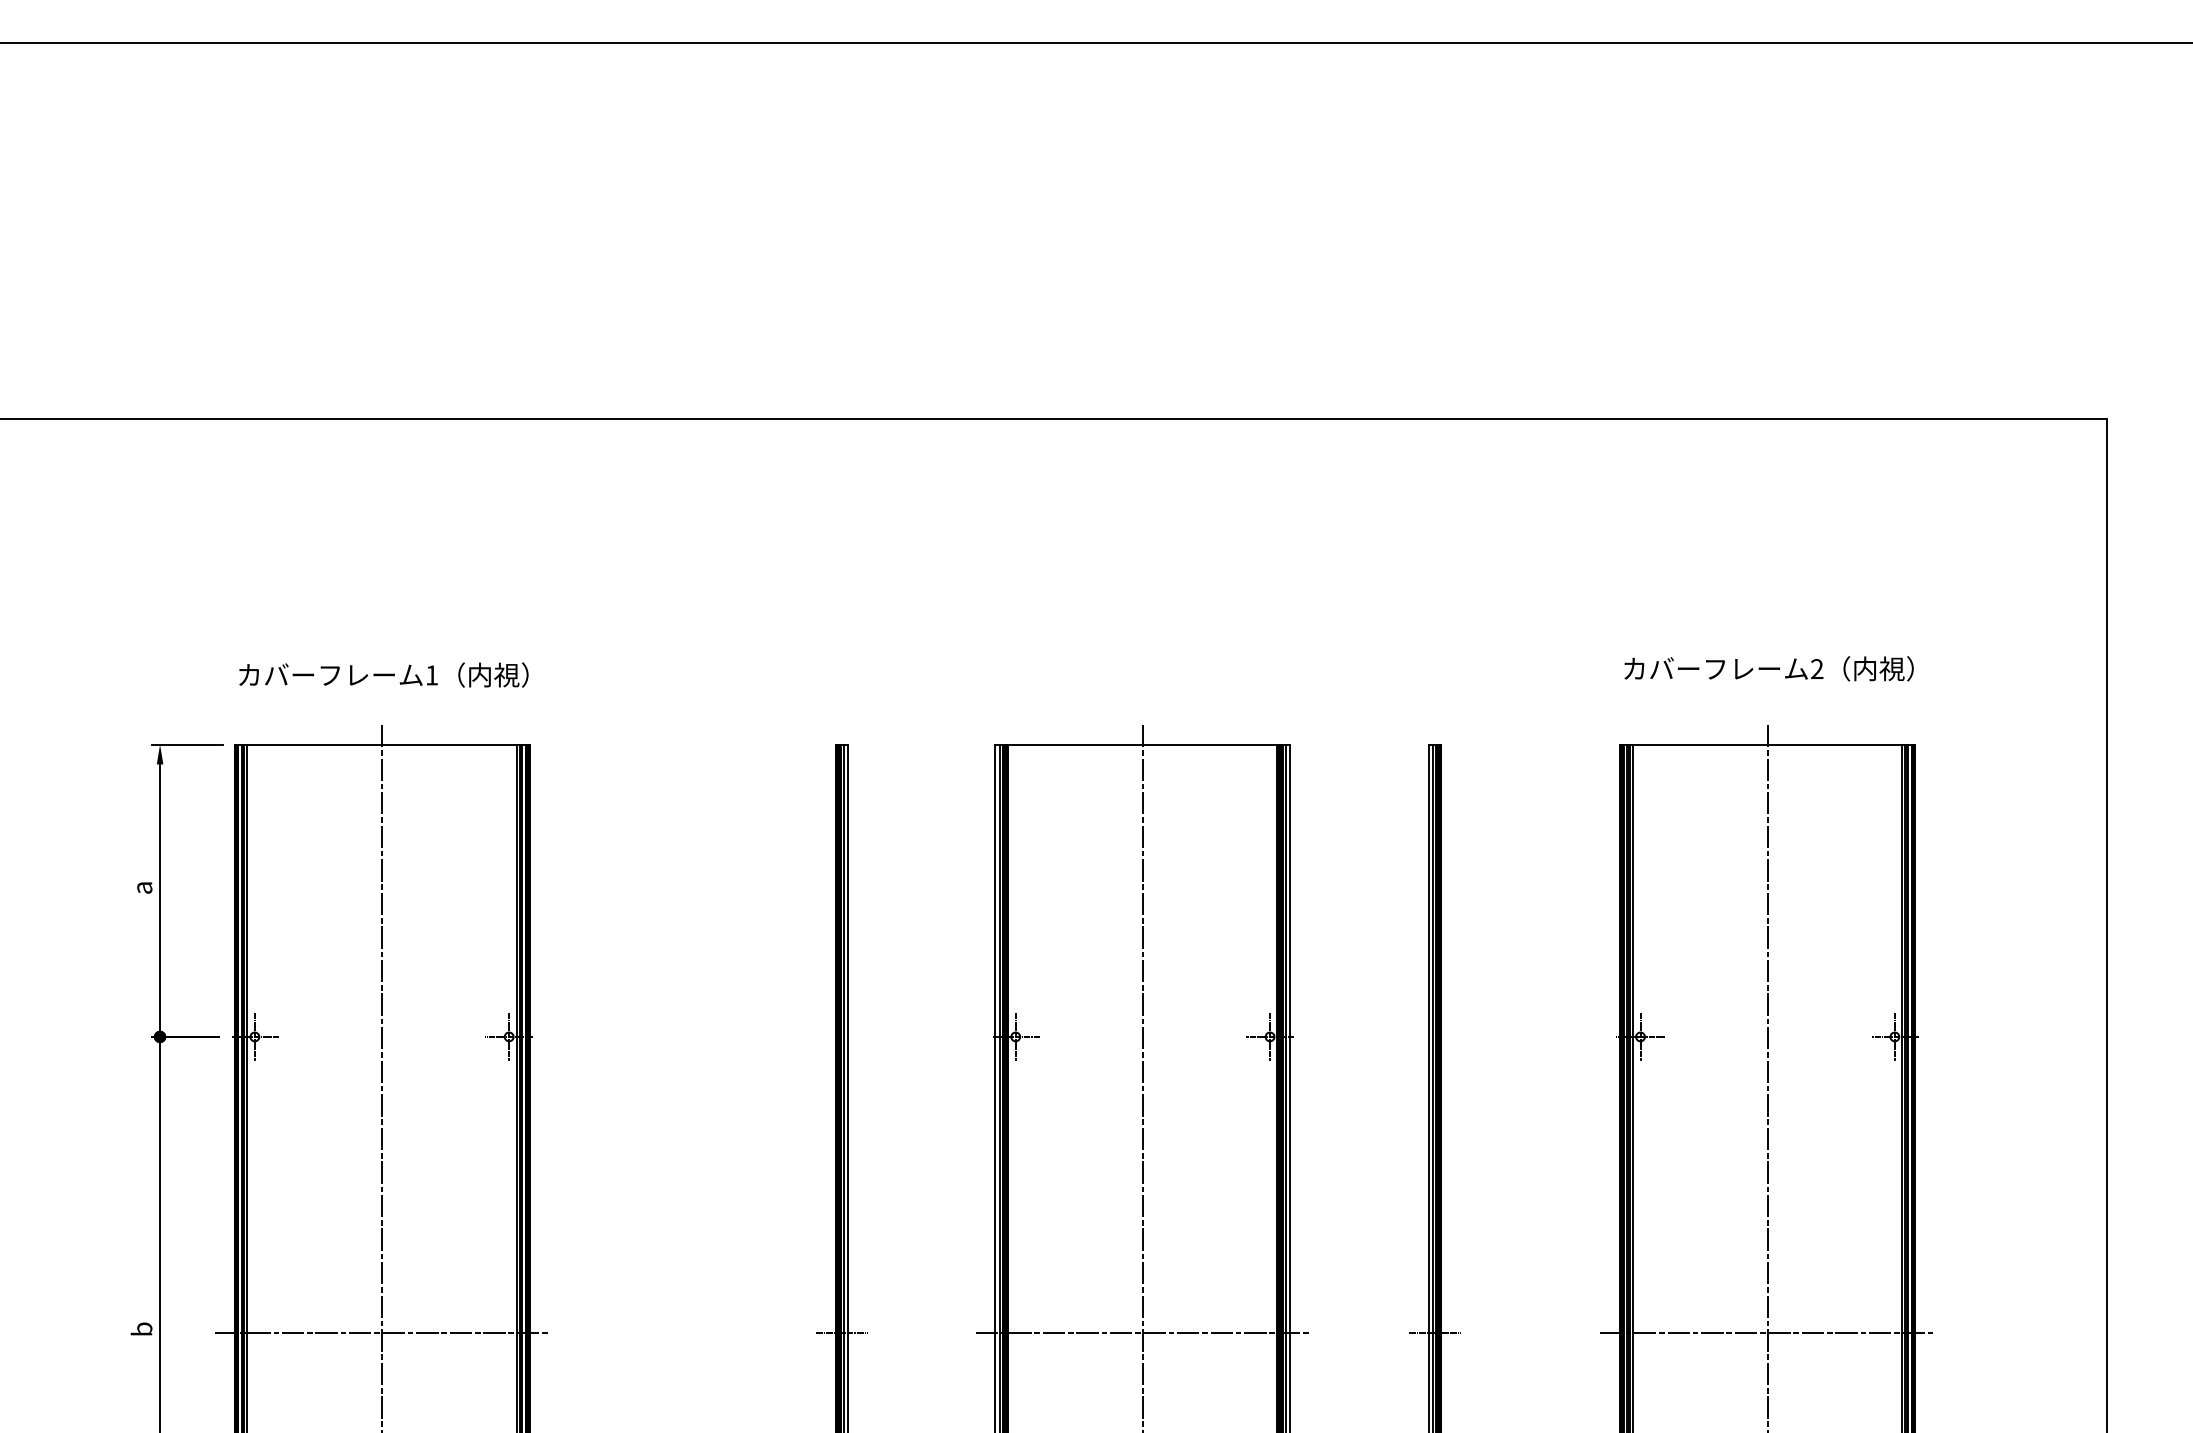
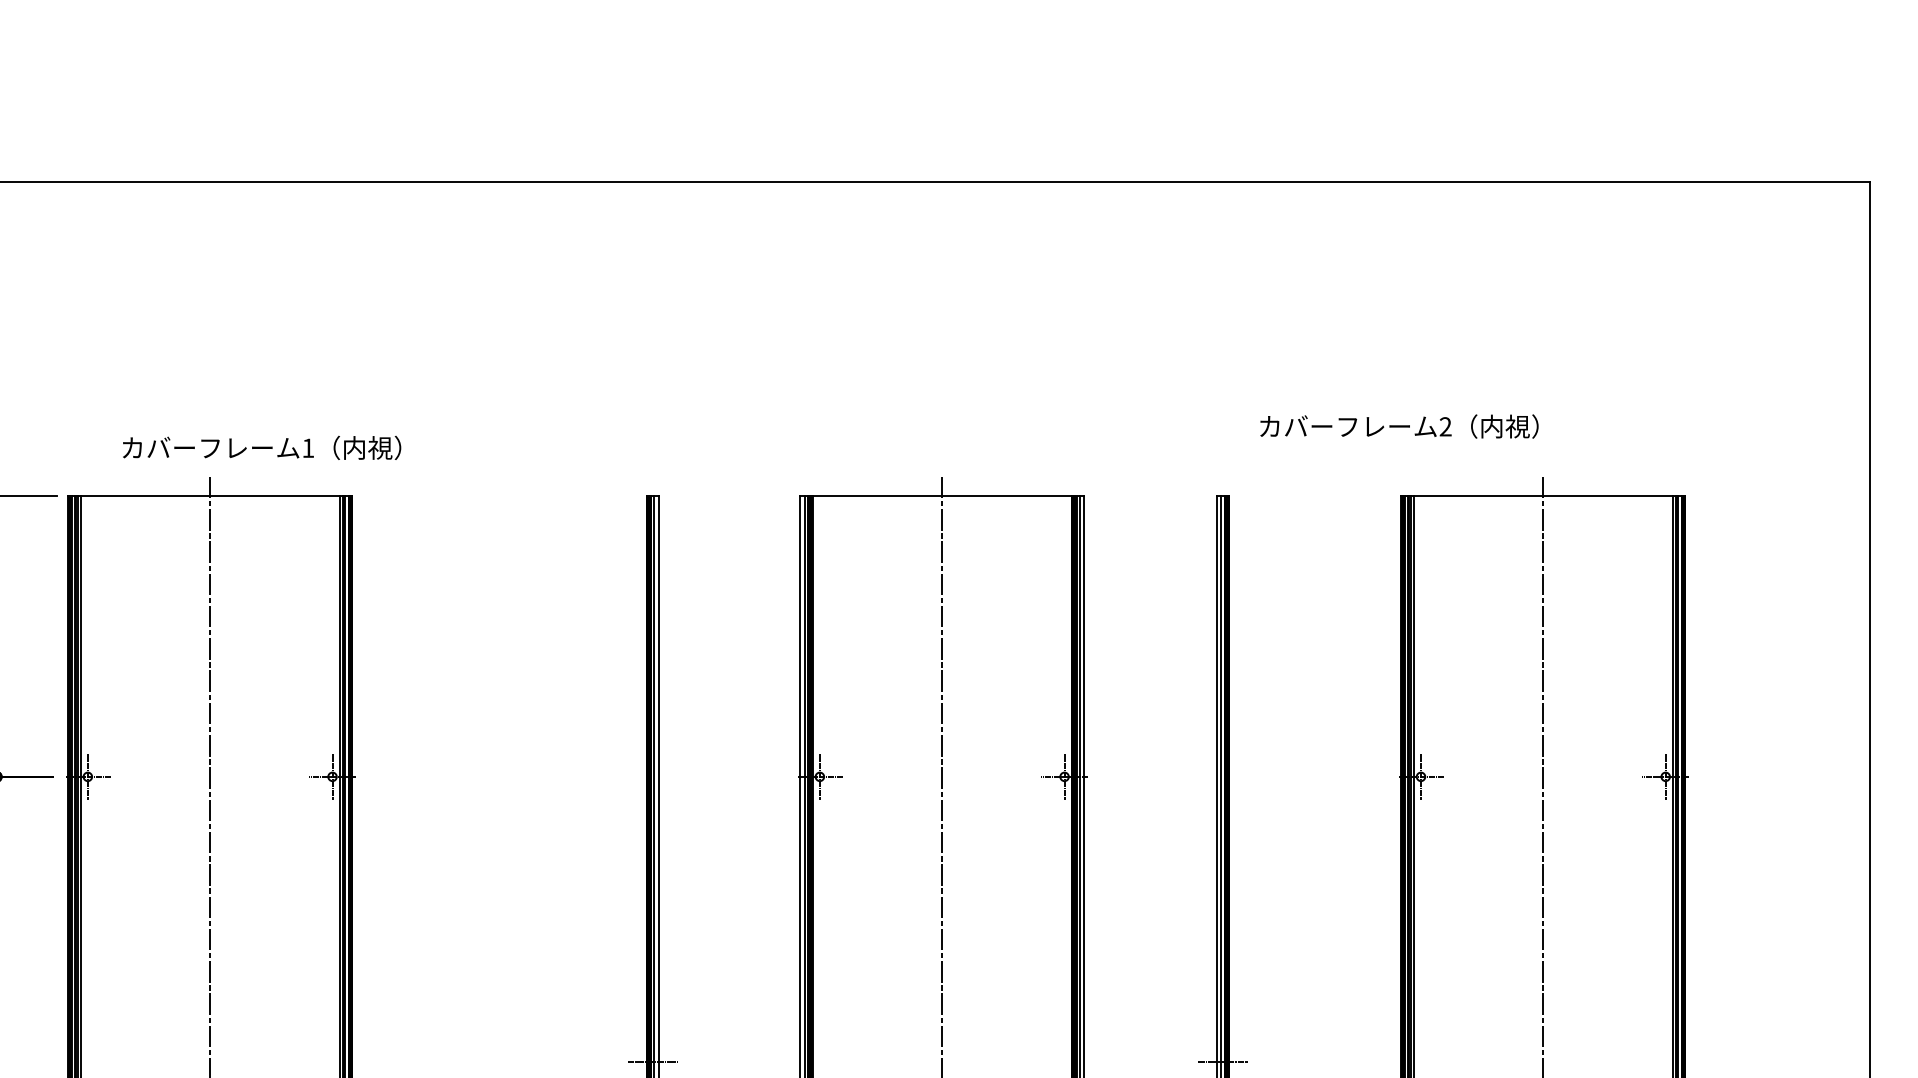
text: (1768, 668) -> (1398, 426), moved
text: (383, 674) -> (261, 447), moved
line: (381, 1333) -> (209, 1062), removed
line: (1142, 1333) -> (941, 1062), removed
line: (1767, 1333) -> (1543, 1062), removed

